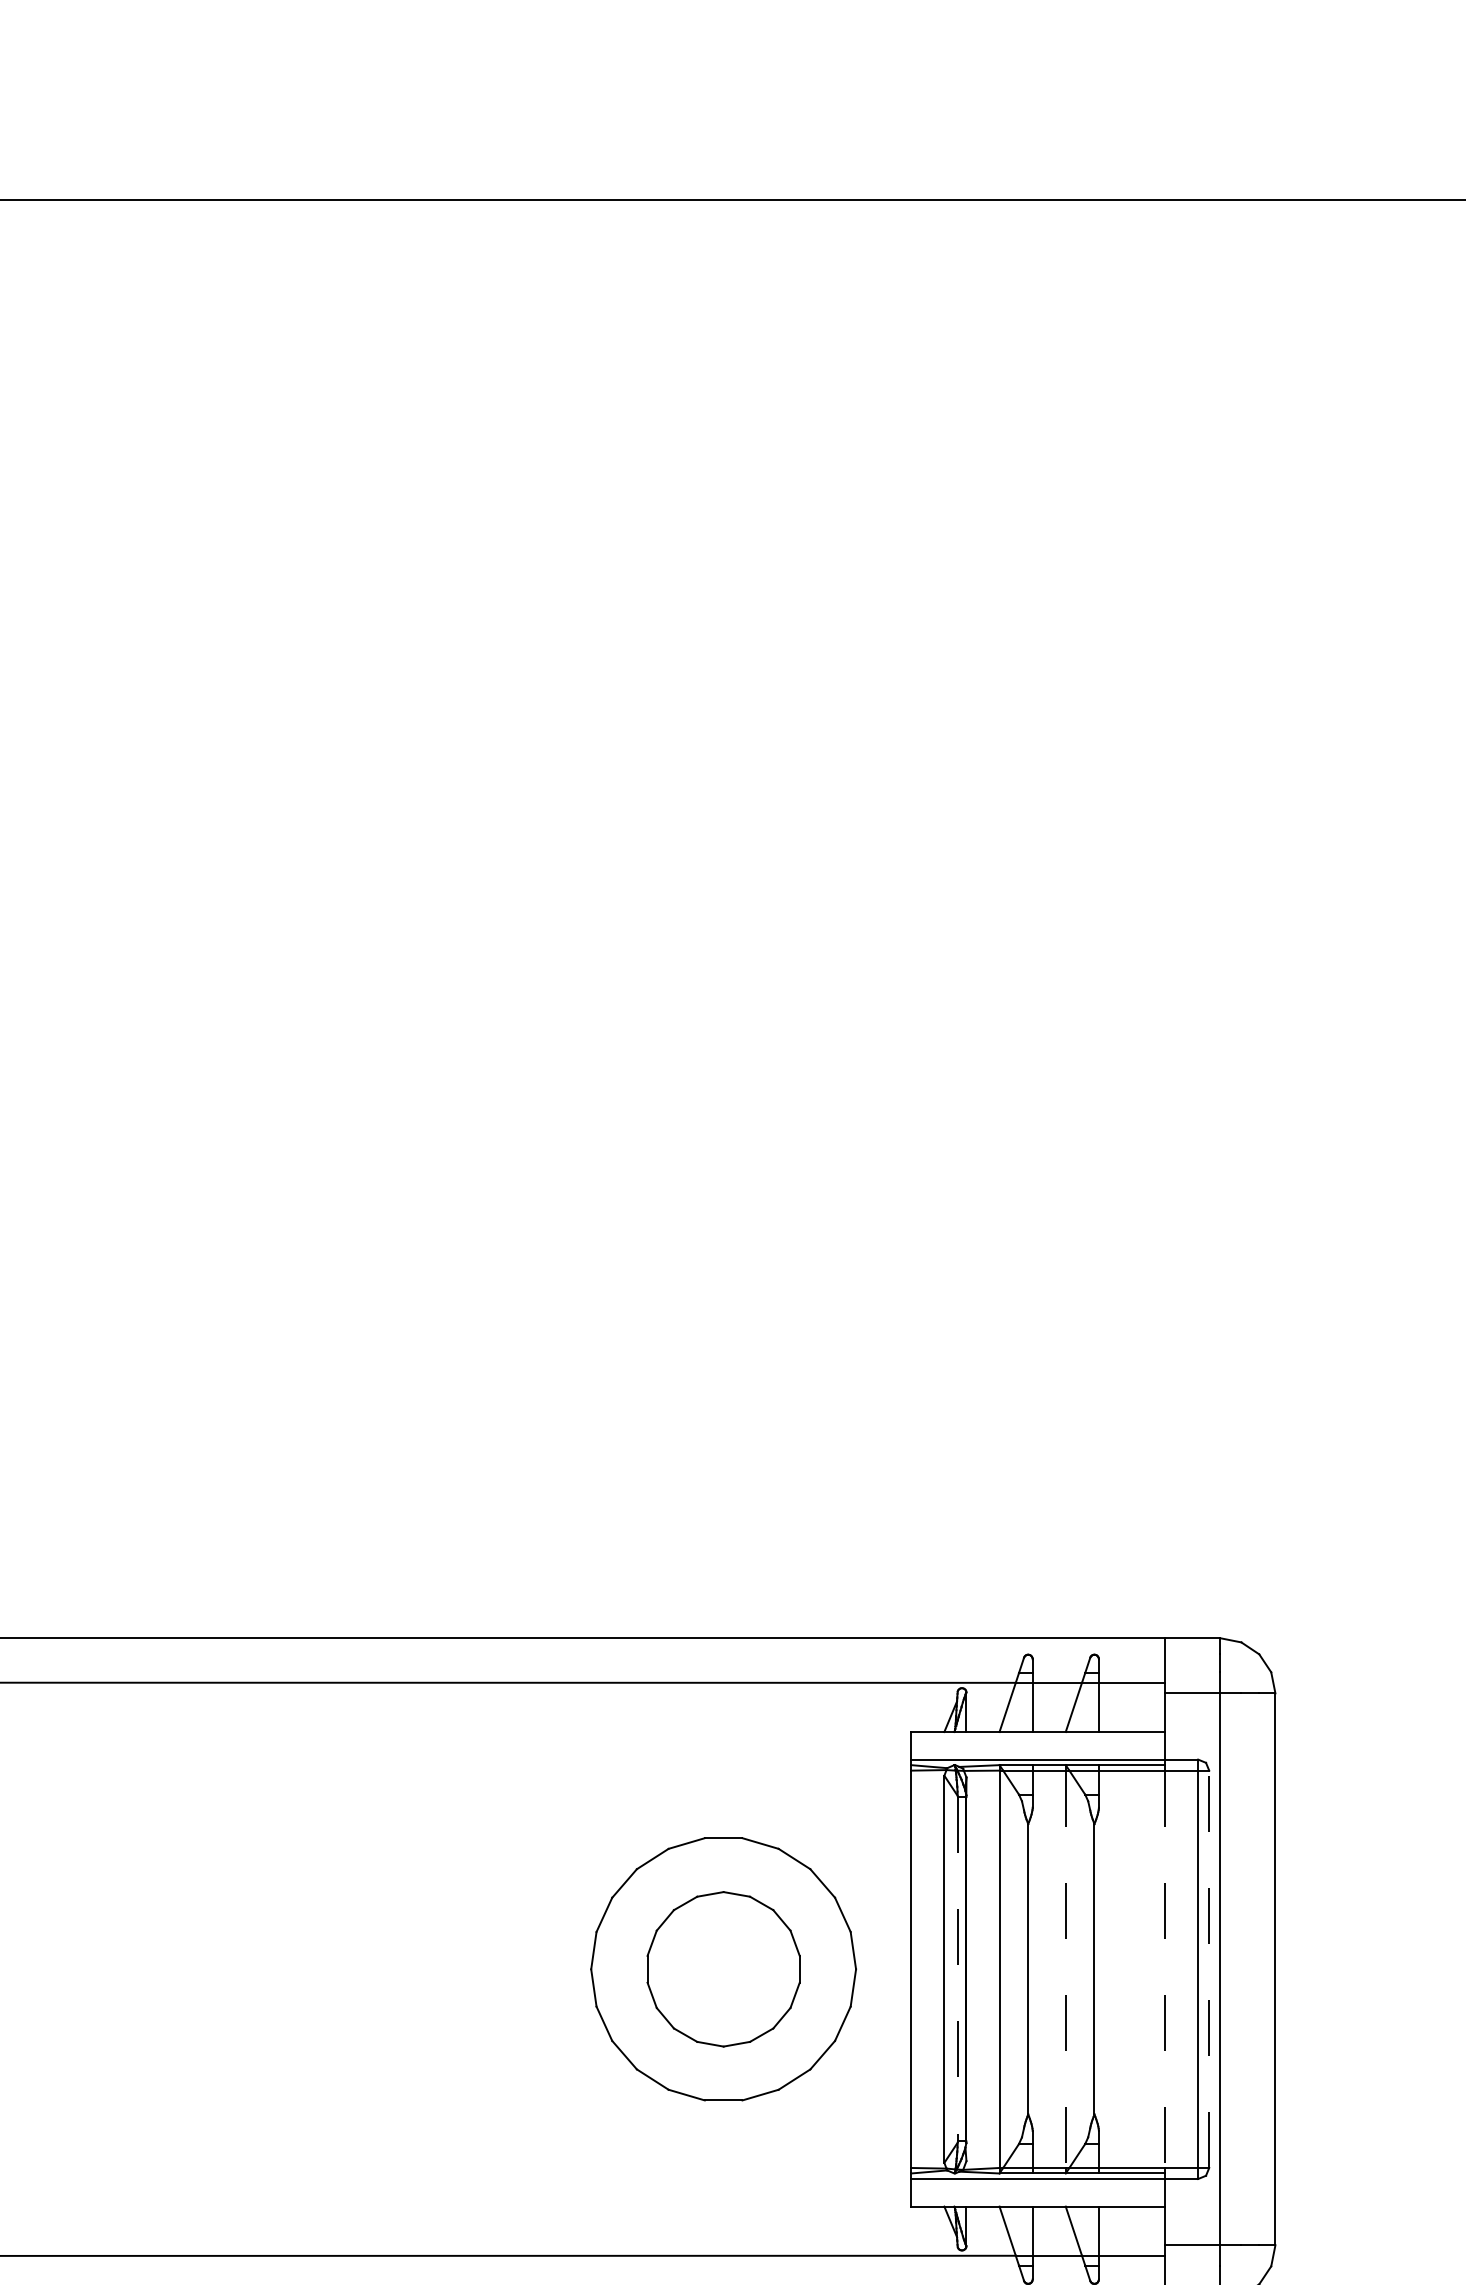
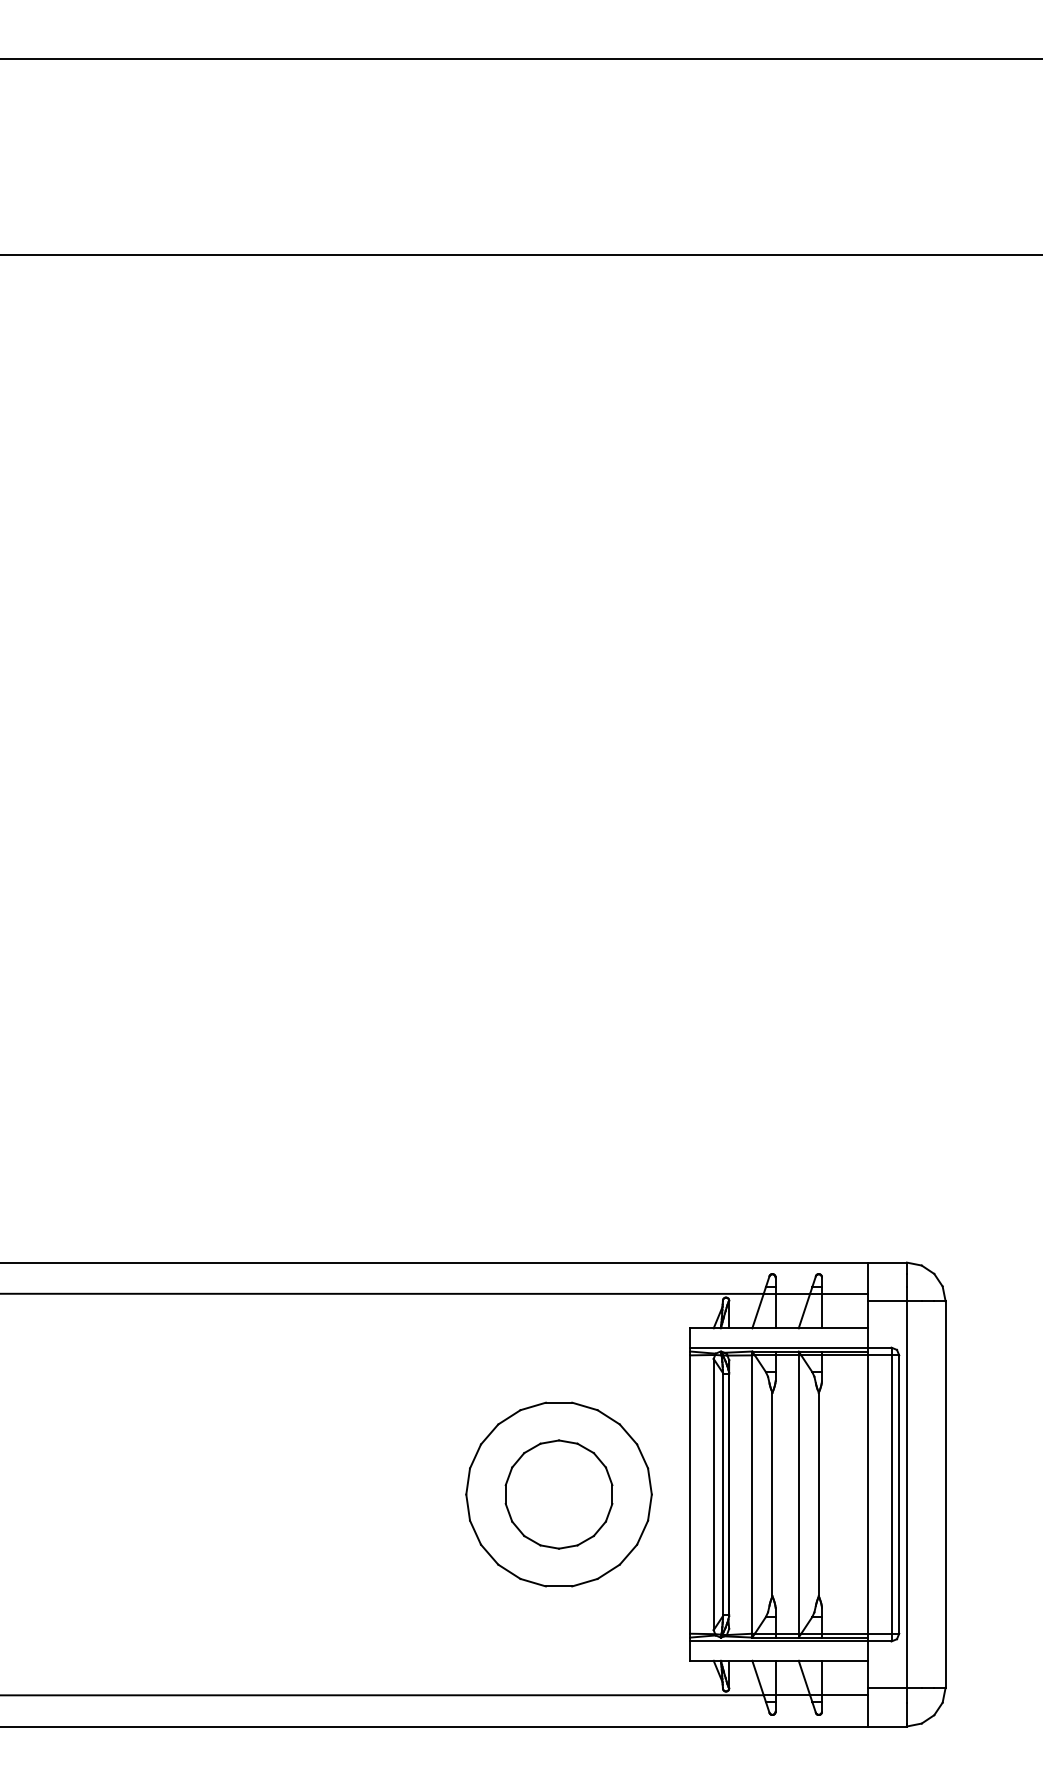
line: (958, 1969) -> (723, 1494), dashed -> solid
line: (1209, 1969) -> (899, 1494), dashed -> solid
line: (1065, 1970) -> (798, 1495), dashed -> solid
line: (1165, 1970) -> (868, 1495), dashed -> solid

